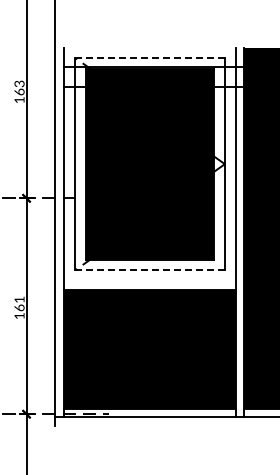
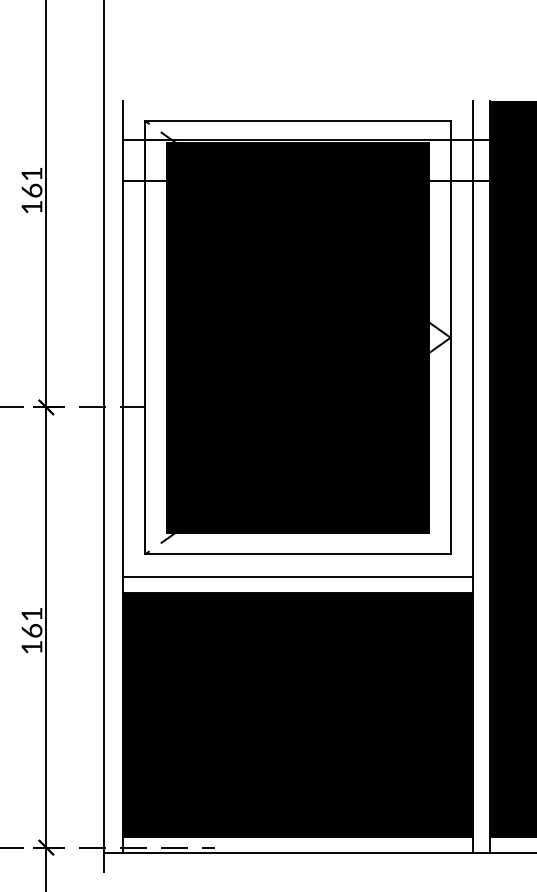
line: (150, 57) -> (299, 120), dashed -> solid
text: (19, 83) -> (31, 173), 163 -> 161
line: (150, 270) -> (299, 554), dashed -> solid
line: (150, 281) -> (299, 576), added

